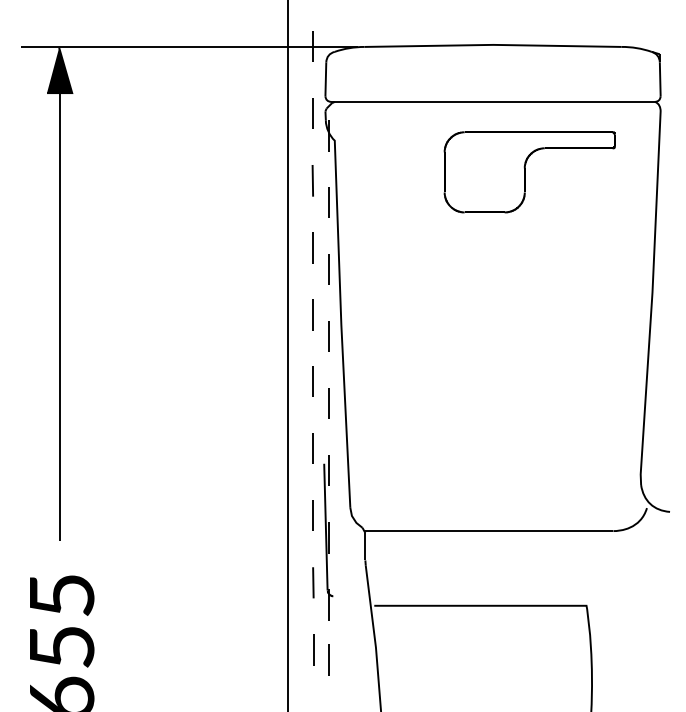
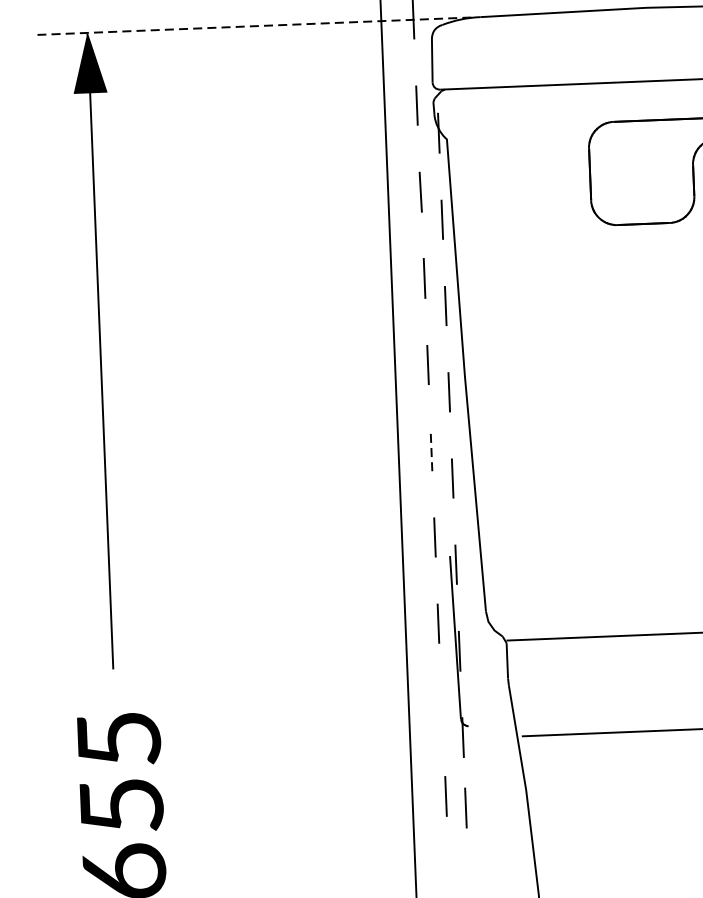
line: (188, 46) -> (253, 25), solid -> dashed
line: (313, 381) -> (431, 450), solid -> dashed
line: (313, 582) -> (442, 709), removed

